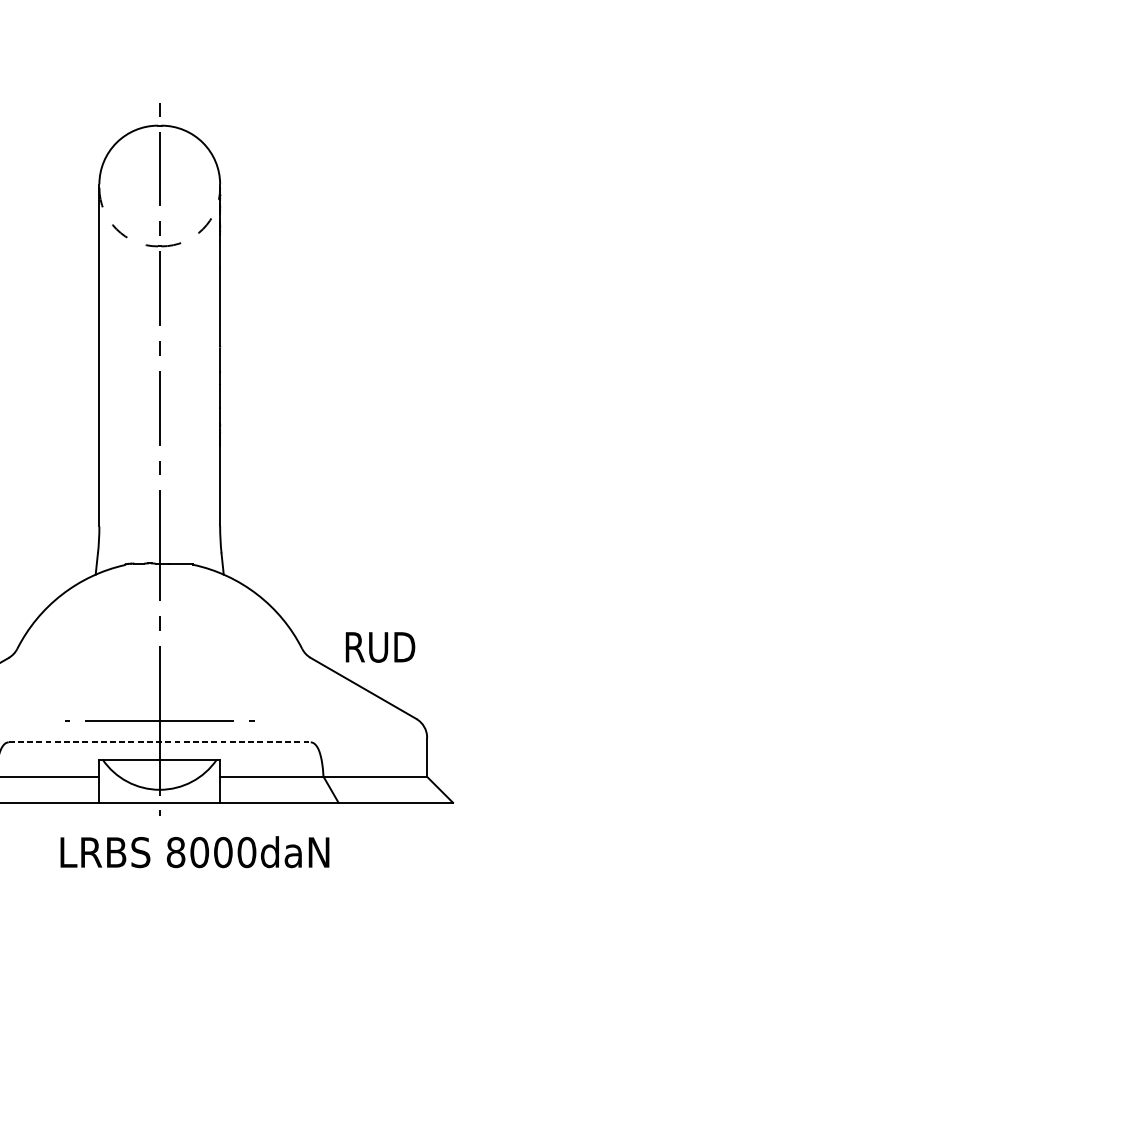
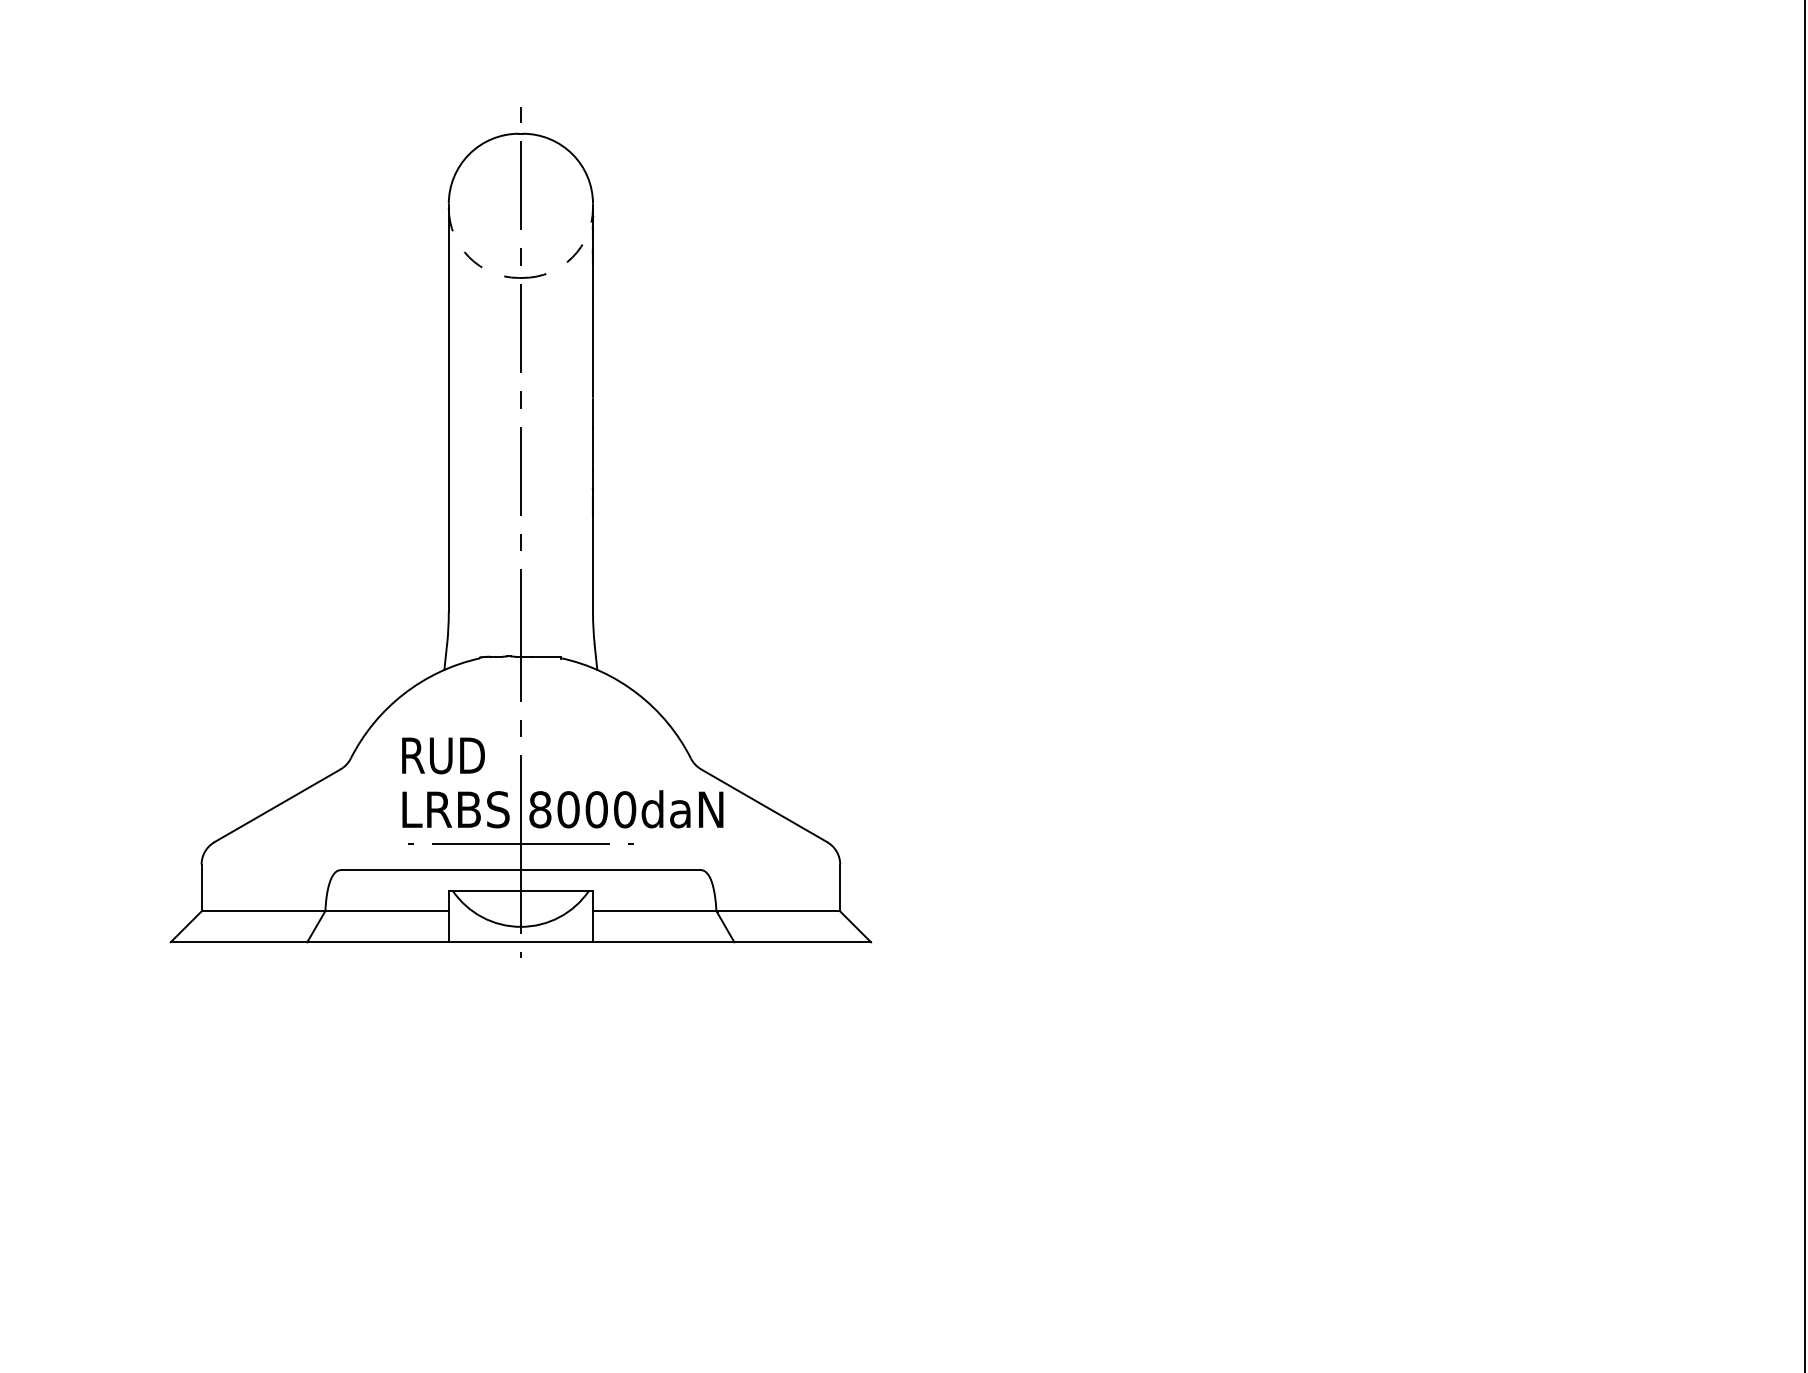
text: (380, 647) -> (443, 755), moved
line: (160, 742) -> (521, 870), dashed -> solid
text: (194, 852) -> (562, 809), moved

